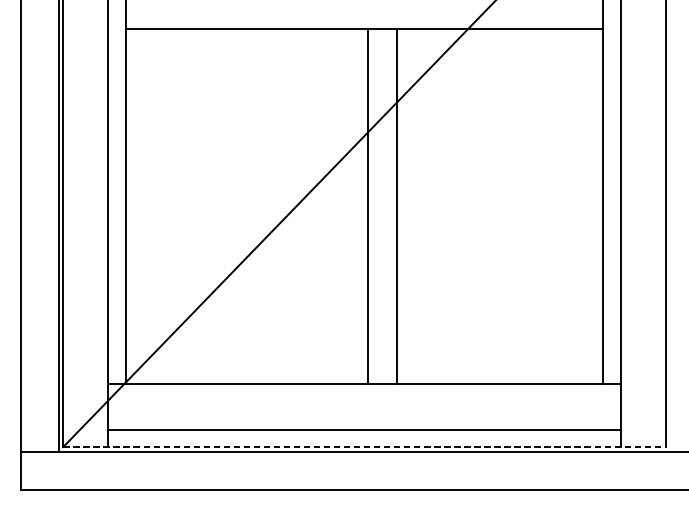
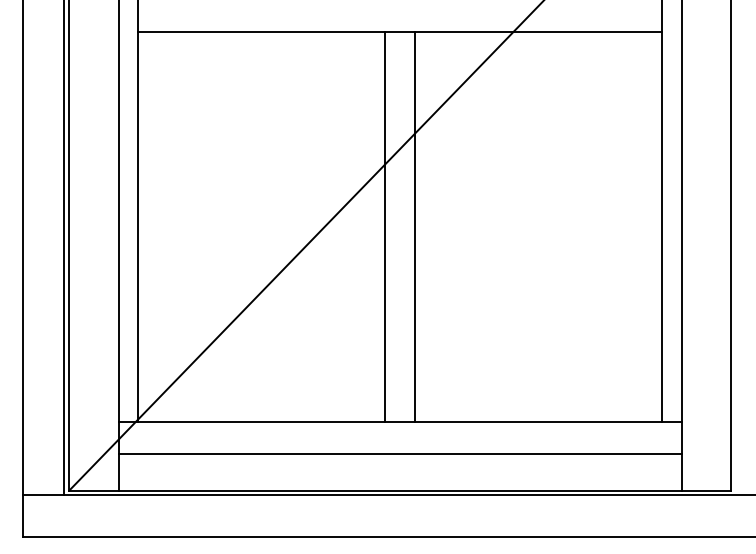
line: (367, 206) -> (385, 226), moved
line: (396, 206) -> (414, 226), moved
line: (364, 429) -> (399, 453), moved
line: (364, 447) -> (400, 490), dashed -> solid

